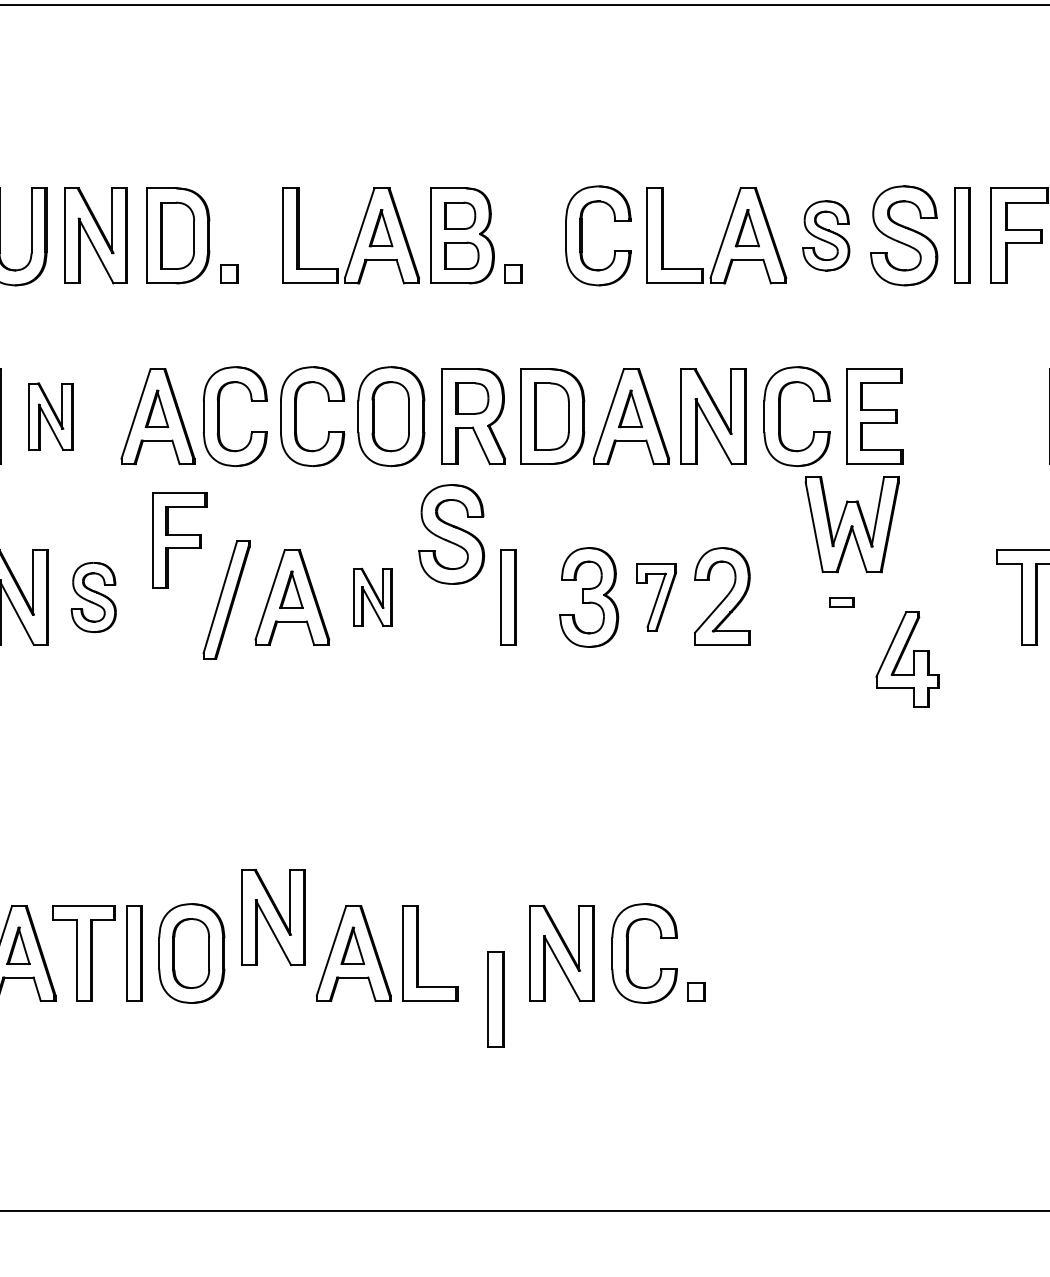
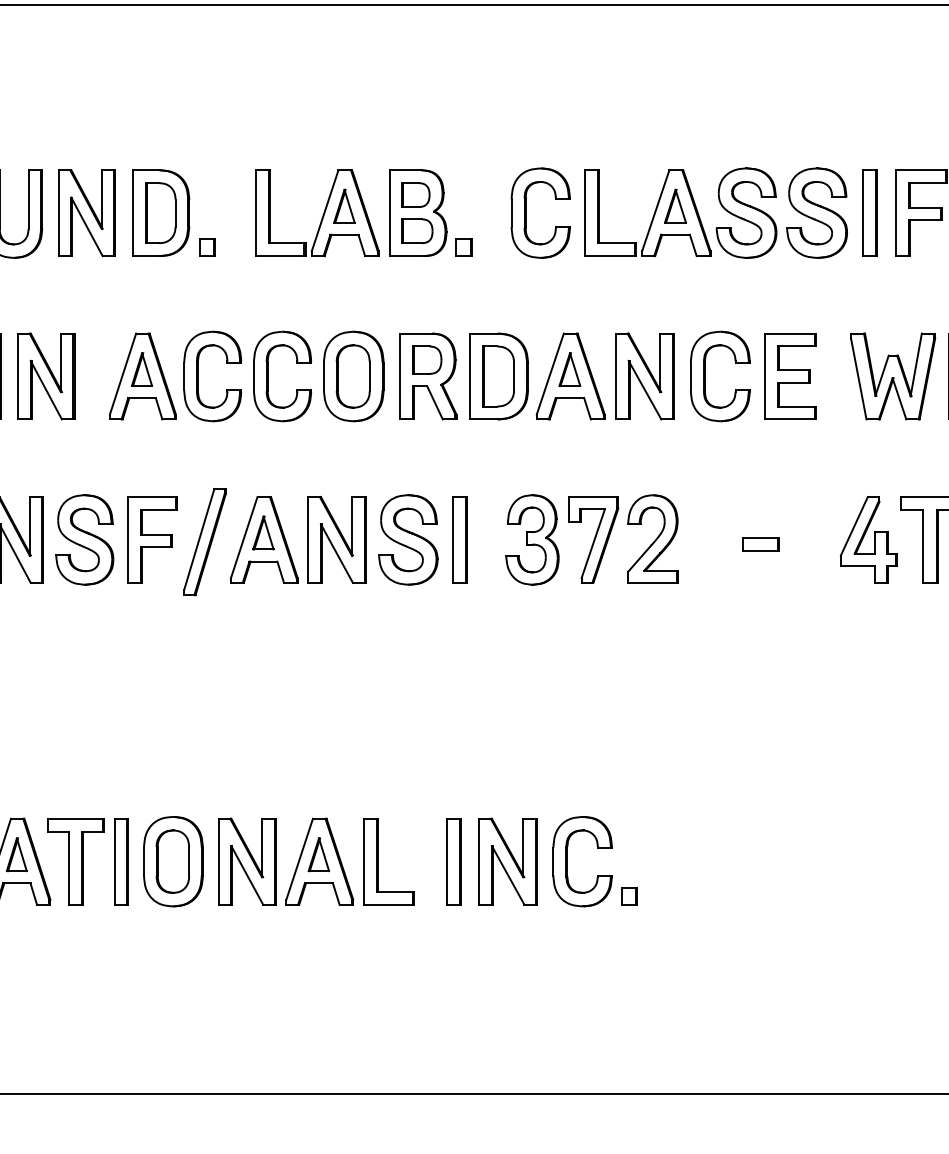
part: (826, 235) -> (746, 212), size x1.43
part: (50, 416) -> (45, 376), size x1.43
part: (851, 524) -> (892, 376), moved
part: (451, 534) -> (408, 539), moved
part: (179, 540) -> (152, 539), moved
part: (93, 597) -> (84, 539), size x1.43
part: (372, 597) -> (336, 539), size x1.67
part: (656, 597) -> (593, 539), size x1.43
part: (841, 602) -> (760, 544), size x1.67
part: (907, 659) -> (868, 539), moved
part: (273, 917) -> (247, 861), moved
part: (495, 999) -> (453, 861), moved

